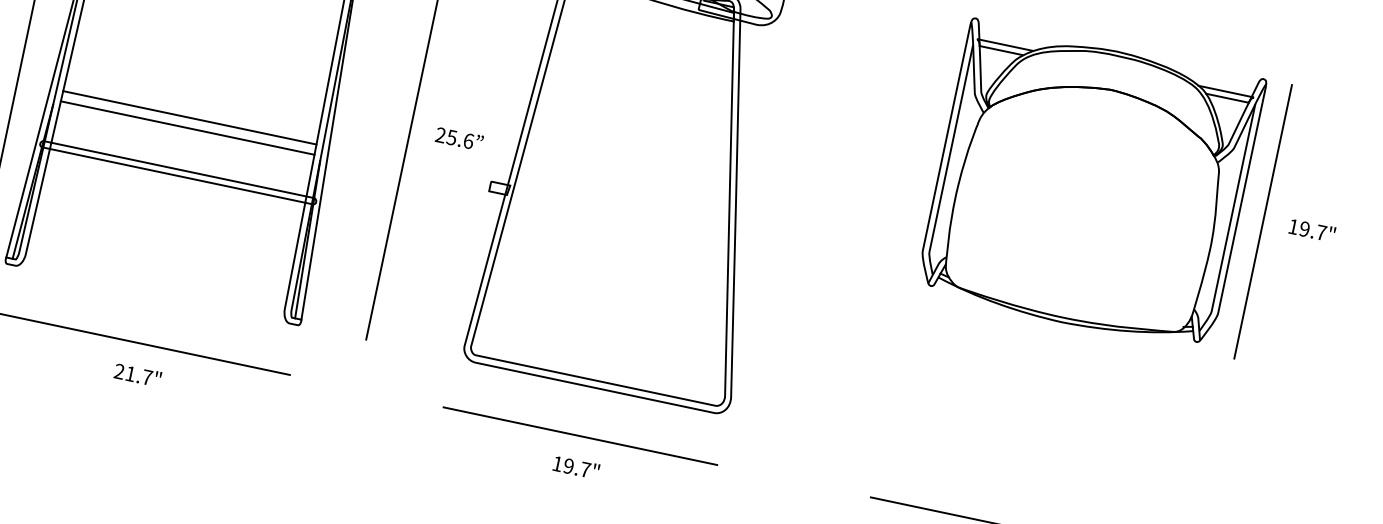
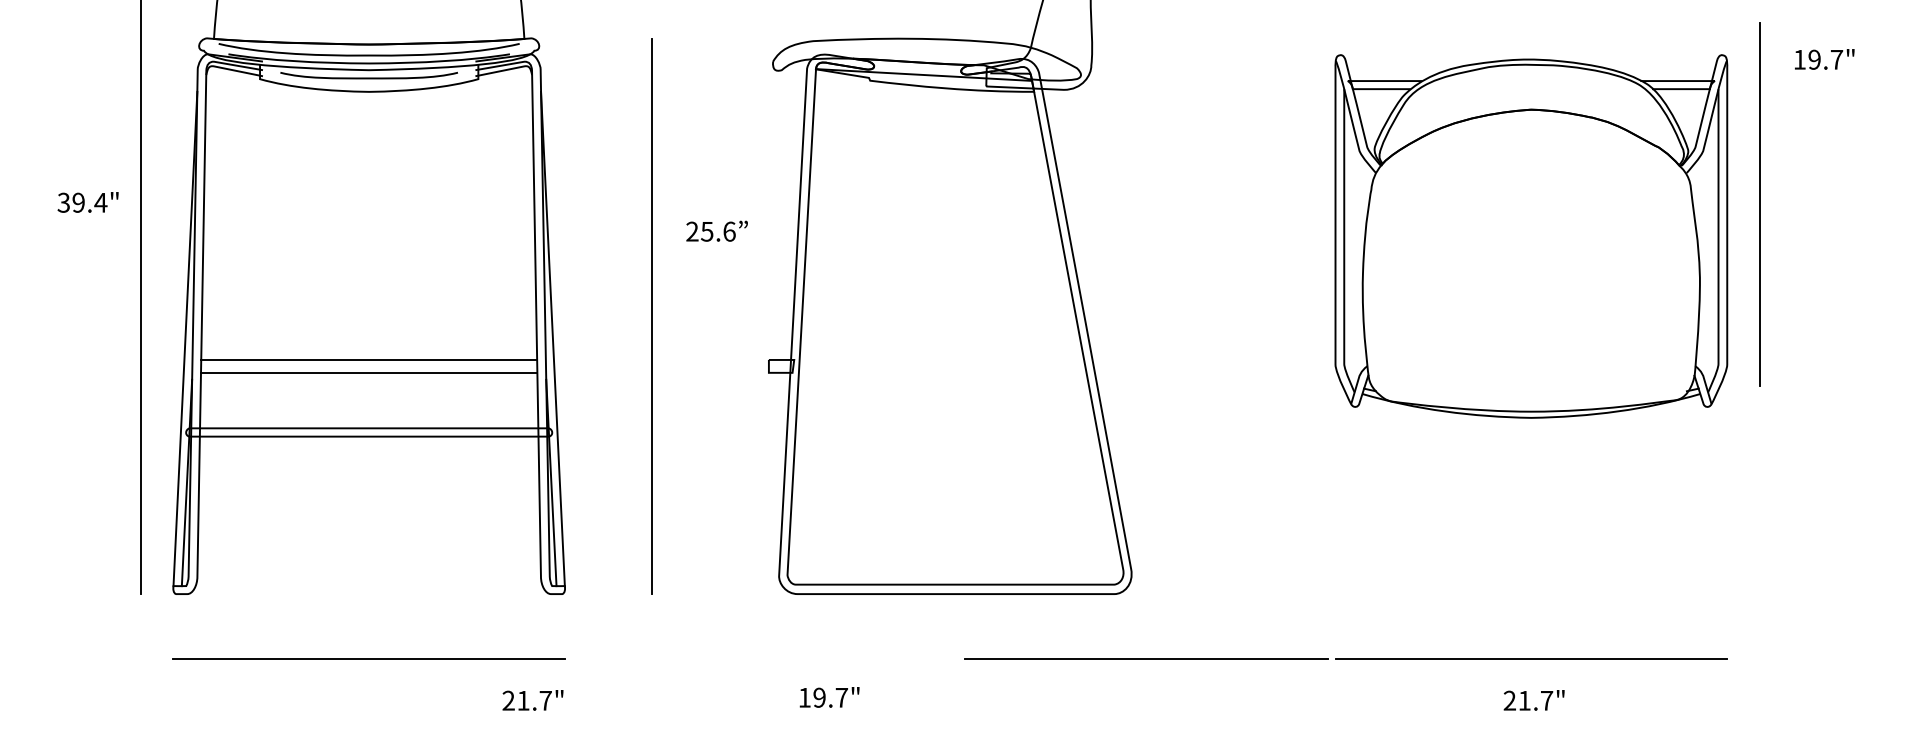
text: (459, 138) -> (716, 230), moved
part: (1090, 185) -> (1531, 236), moved
text: (1312, 230) -> (1824, 59), moved
text: (137, 375) -> (532, 700), moved
line: (580, 435) -> (1146, 658), moved
text: (576, 467) -> (829, 697), moved

